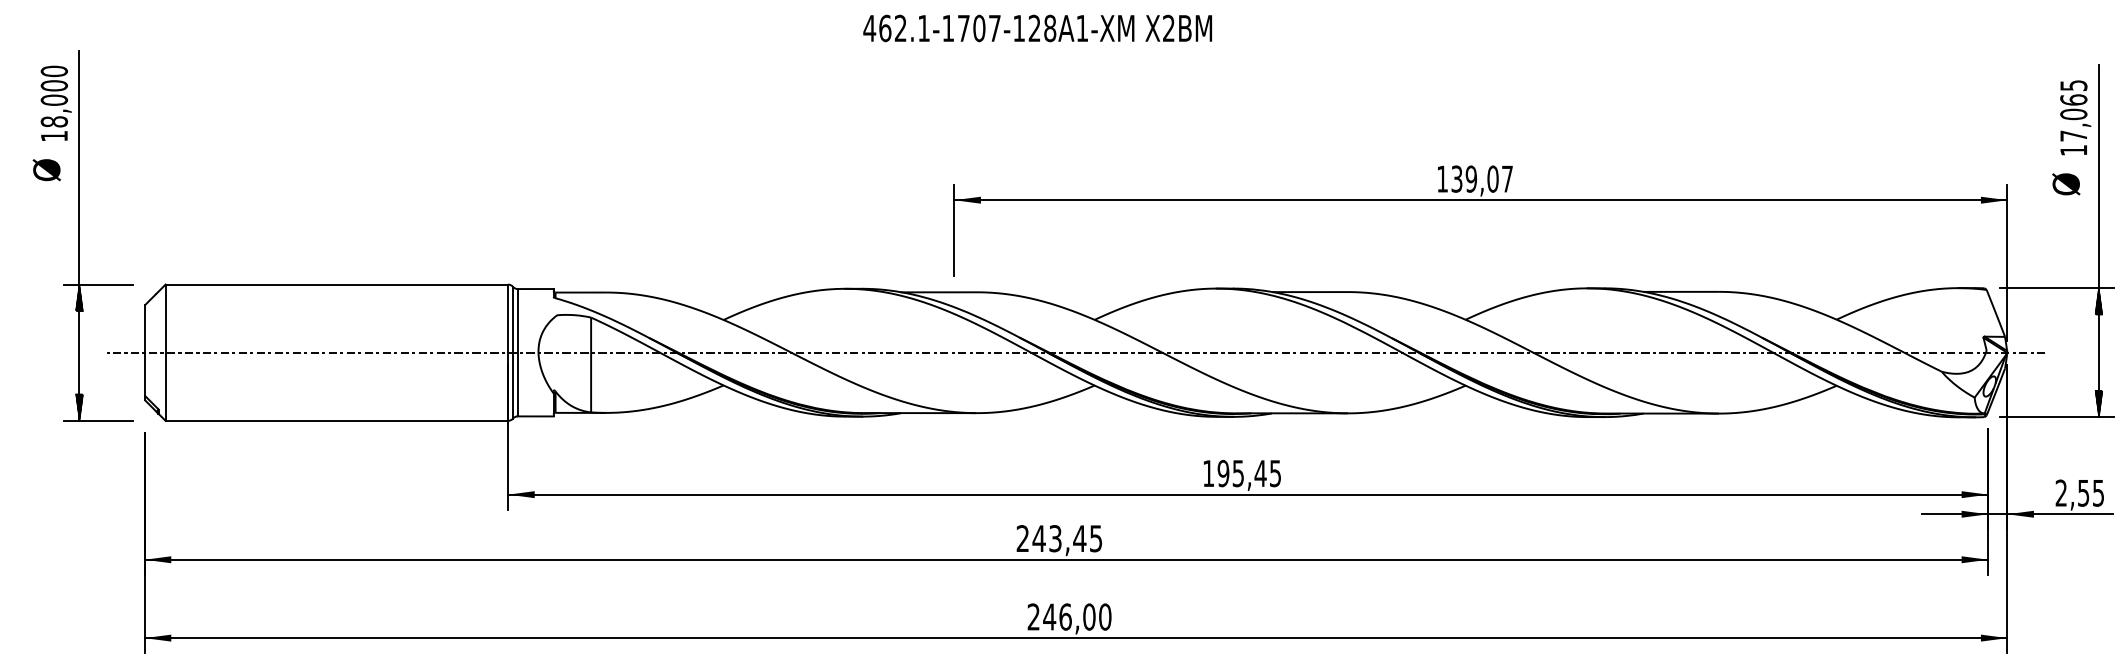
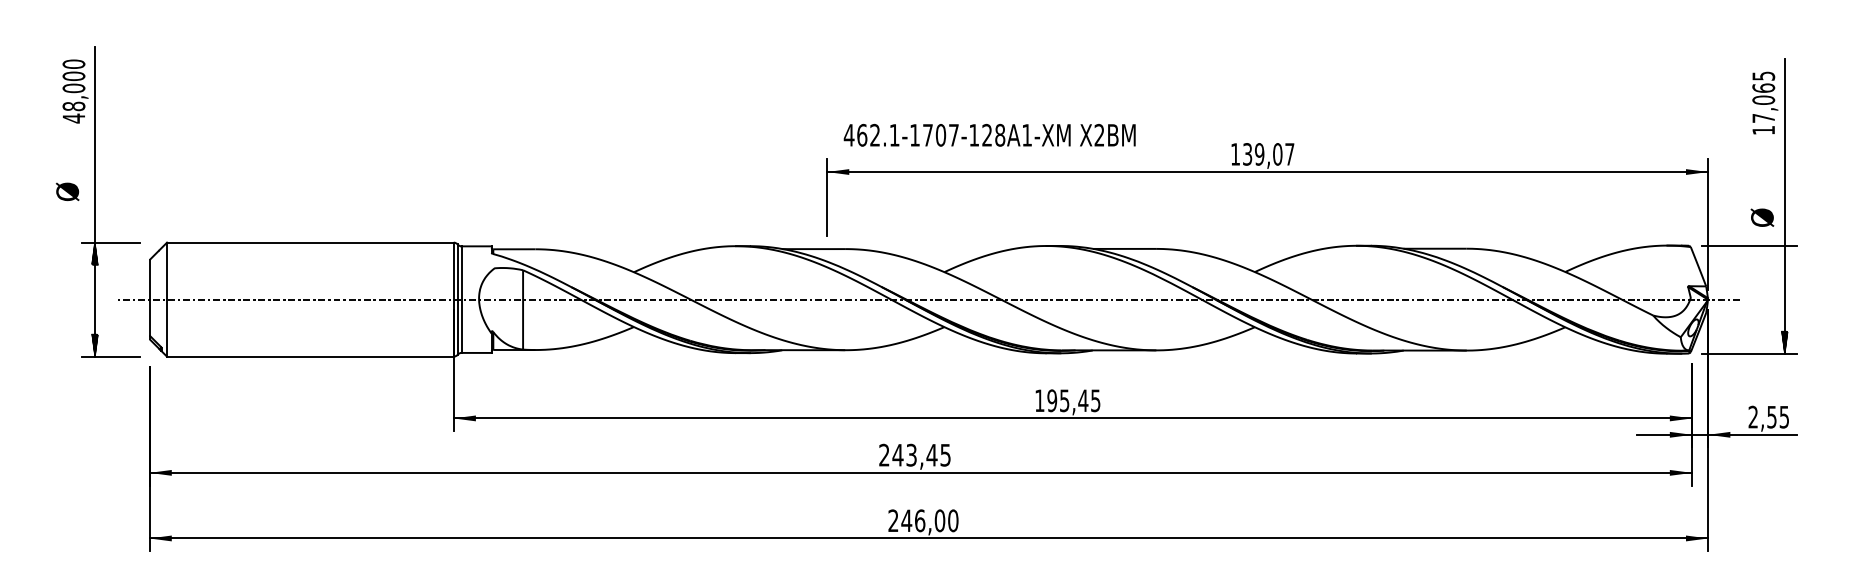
text: (1037, 27) -> (989, 134), moved
text: (53, 136) -> (73, 118), 18,000 -> 48,000
text: (46, 169) -> (67, 191), moved
text: (2066, 184) -> (1762, 217), moved
hatch: (2098, 301) -> (1784, 256), removed

